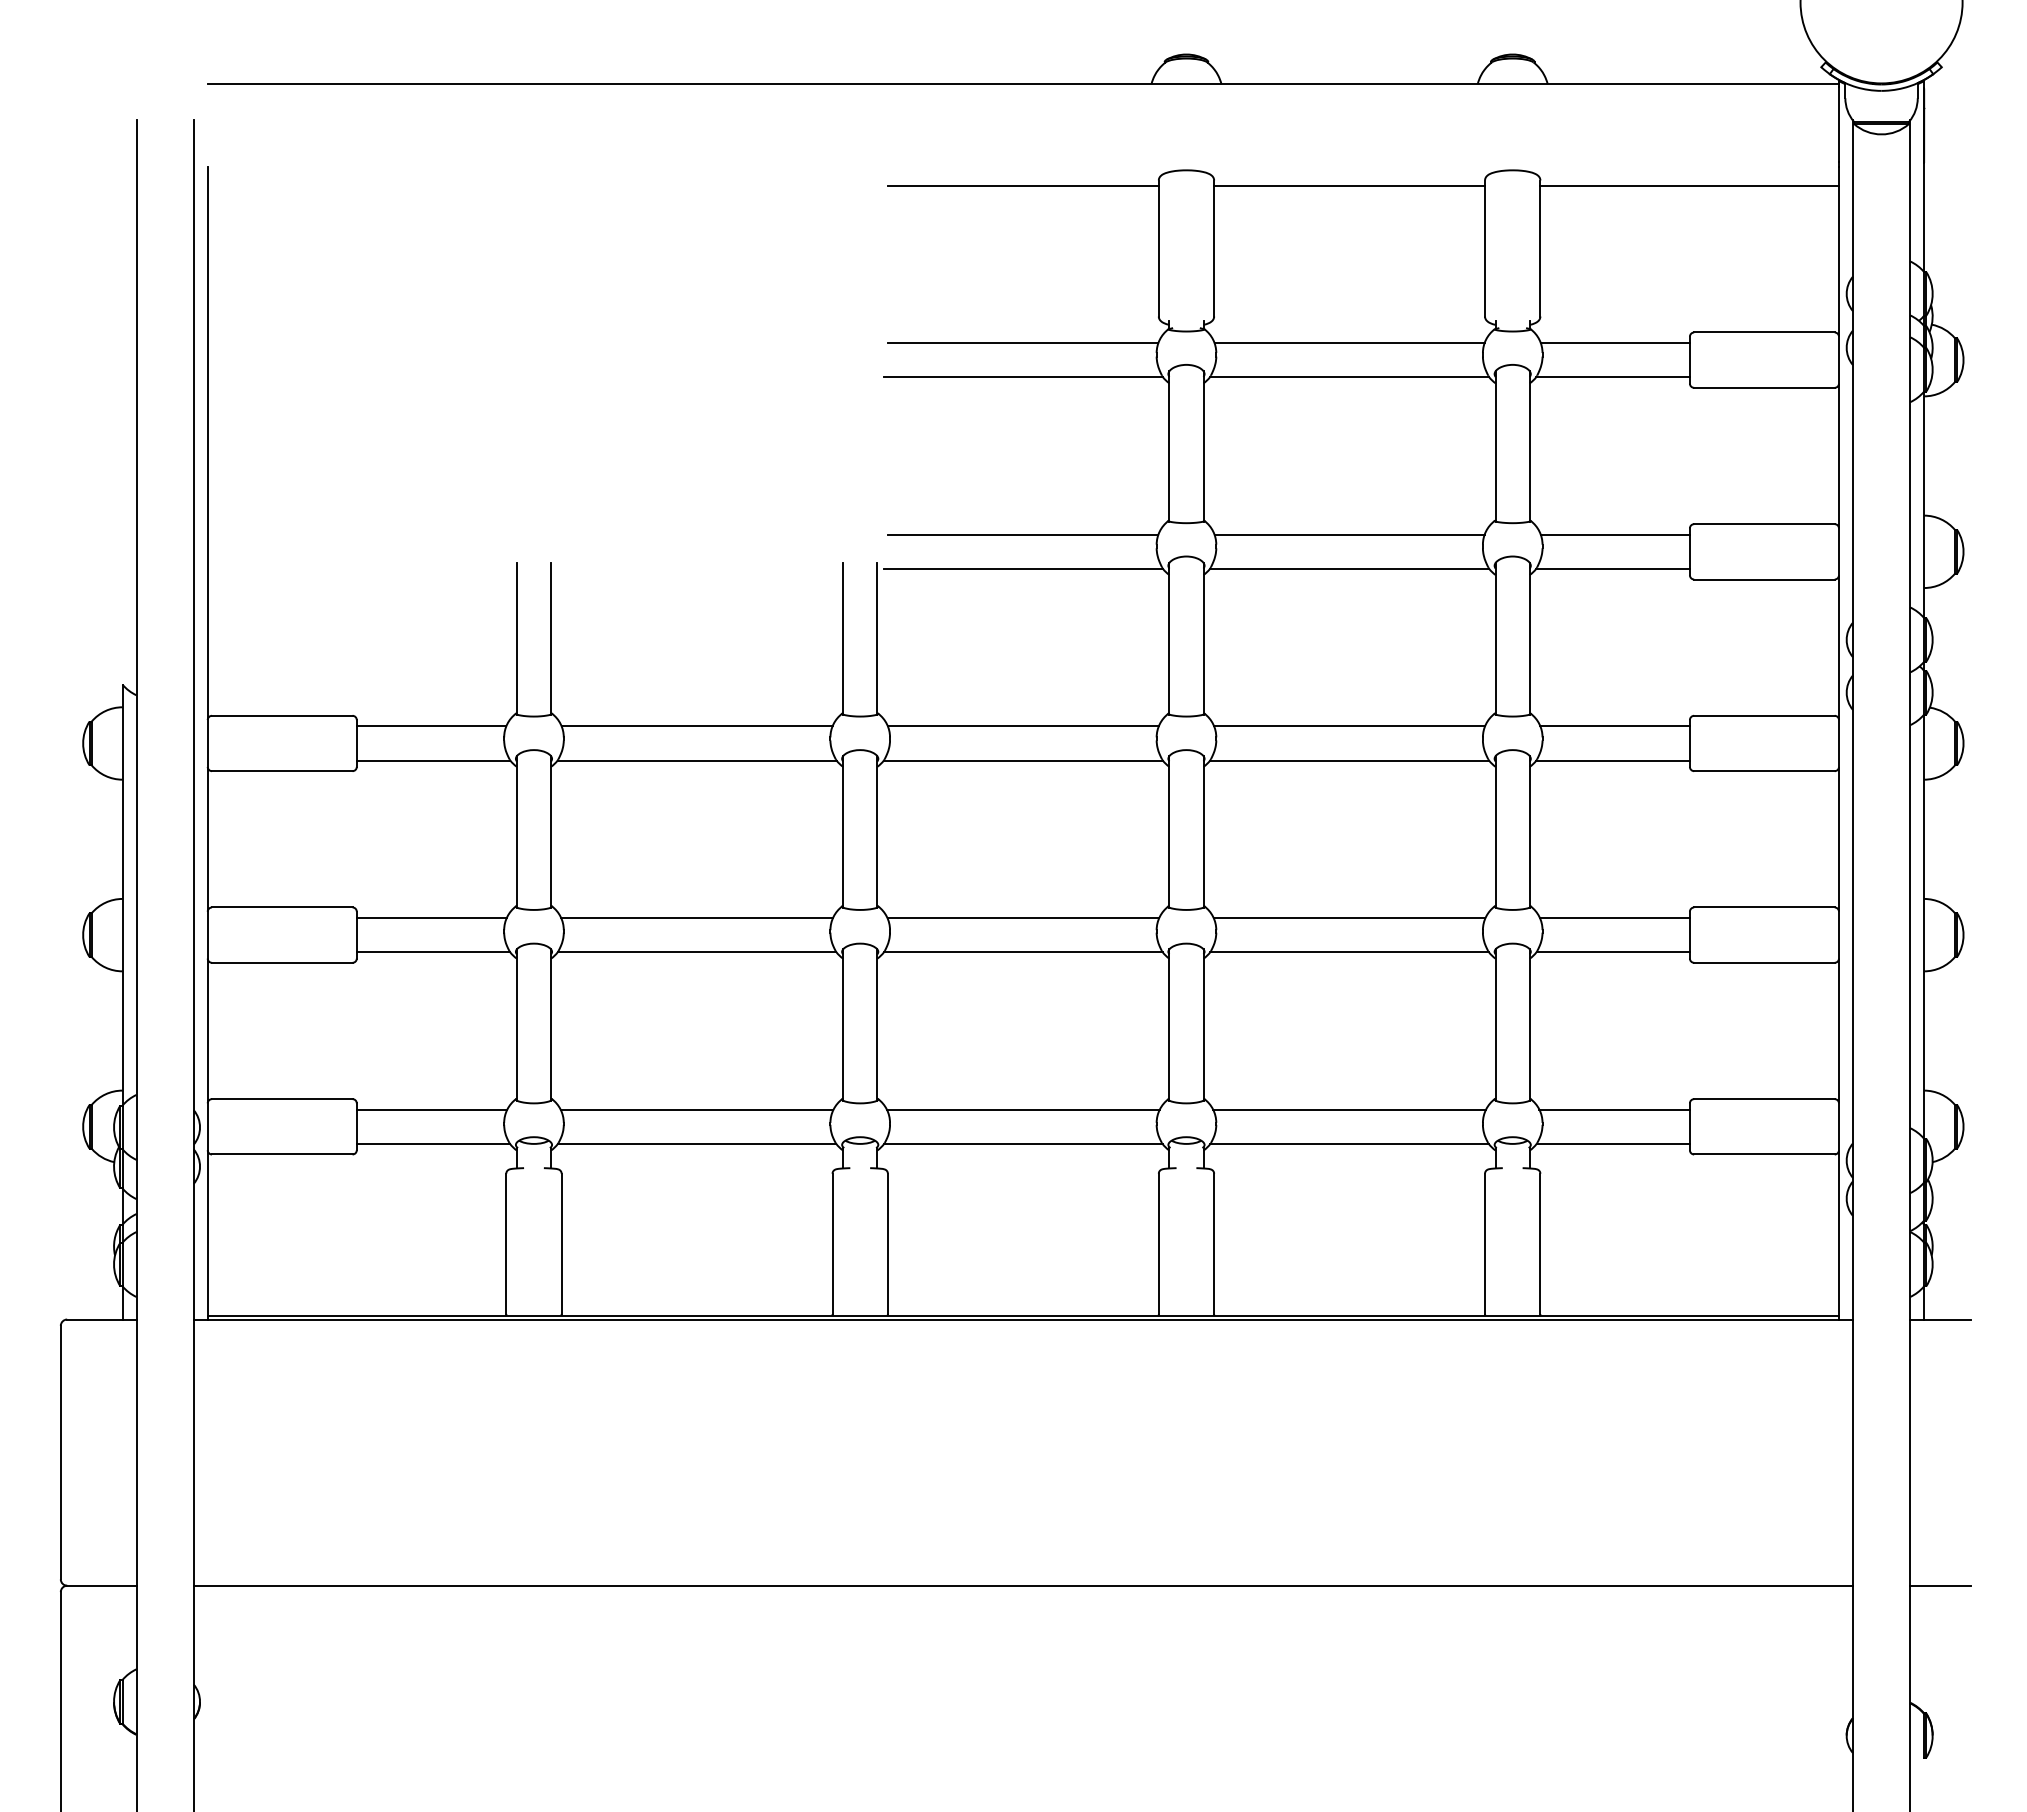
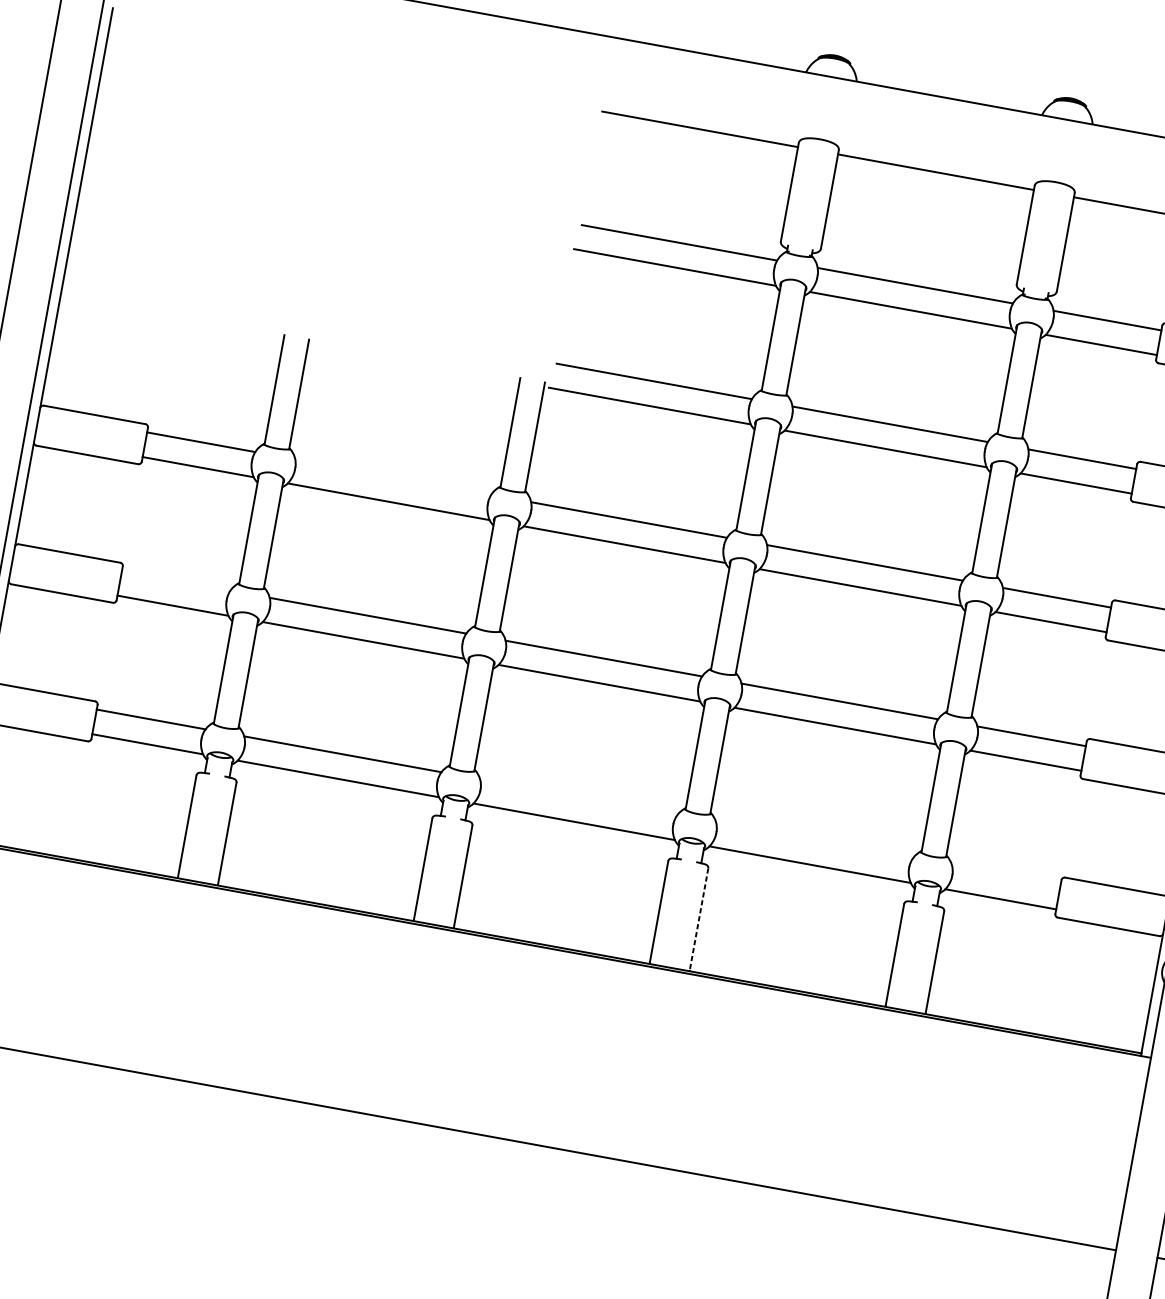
line: (696, 726) -> (392, 477), removed
line: (431, 918) -> (175, 581), removed
line: (1022, 1109) -> (578, 796), removed
line: (1349, 1109) -> (814, 839), removed
line: (1614, 1109) -> (1006, 874), removed
line: (1214, 1244) -> (699, 919), solid -> dashed

